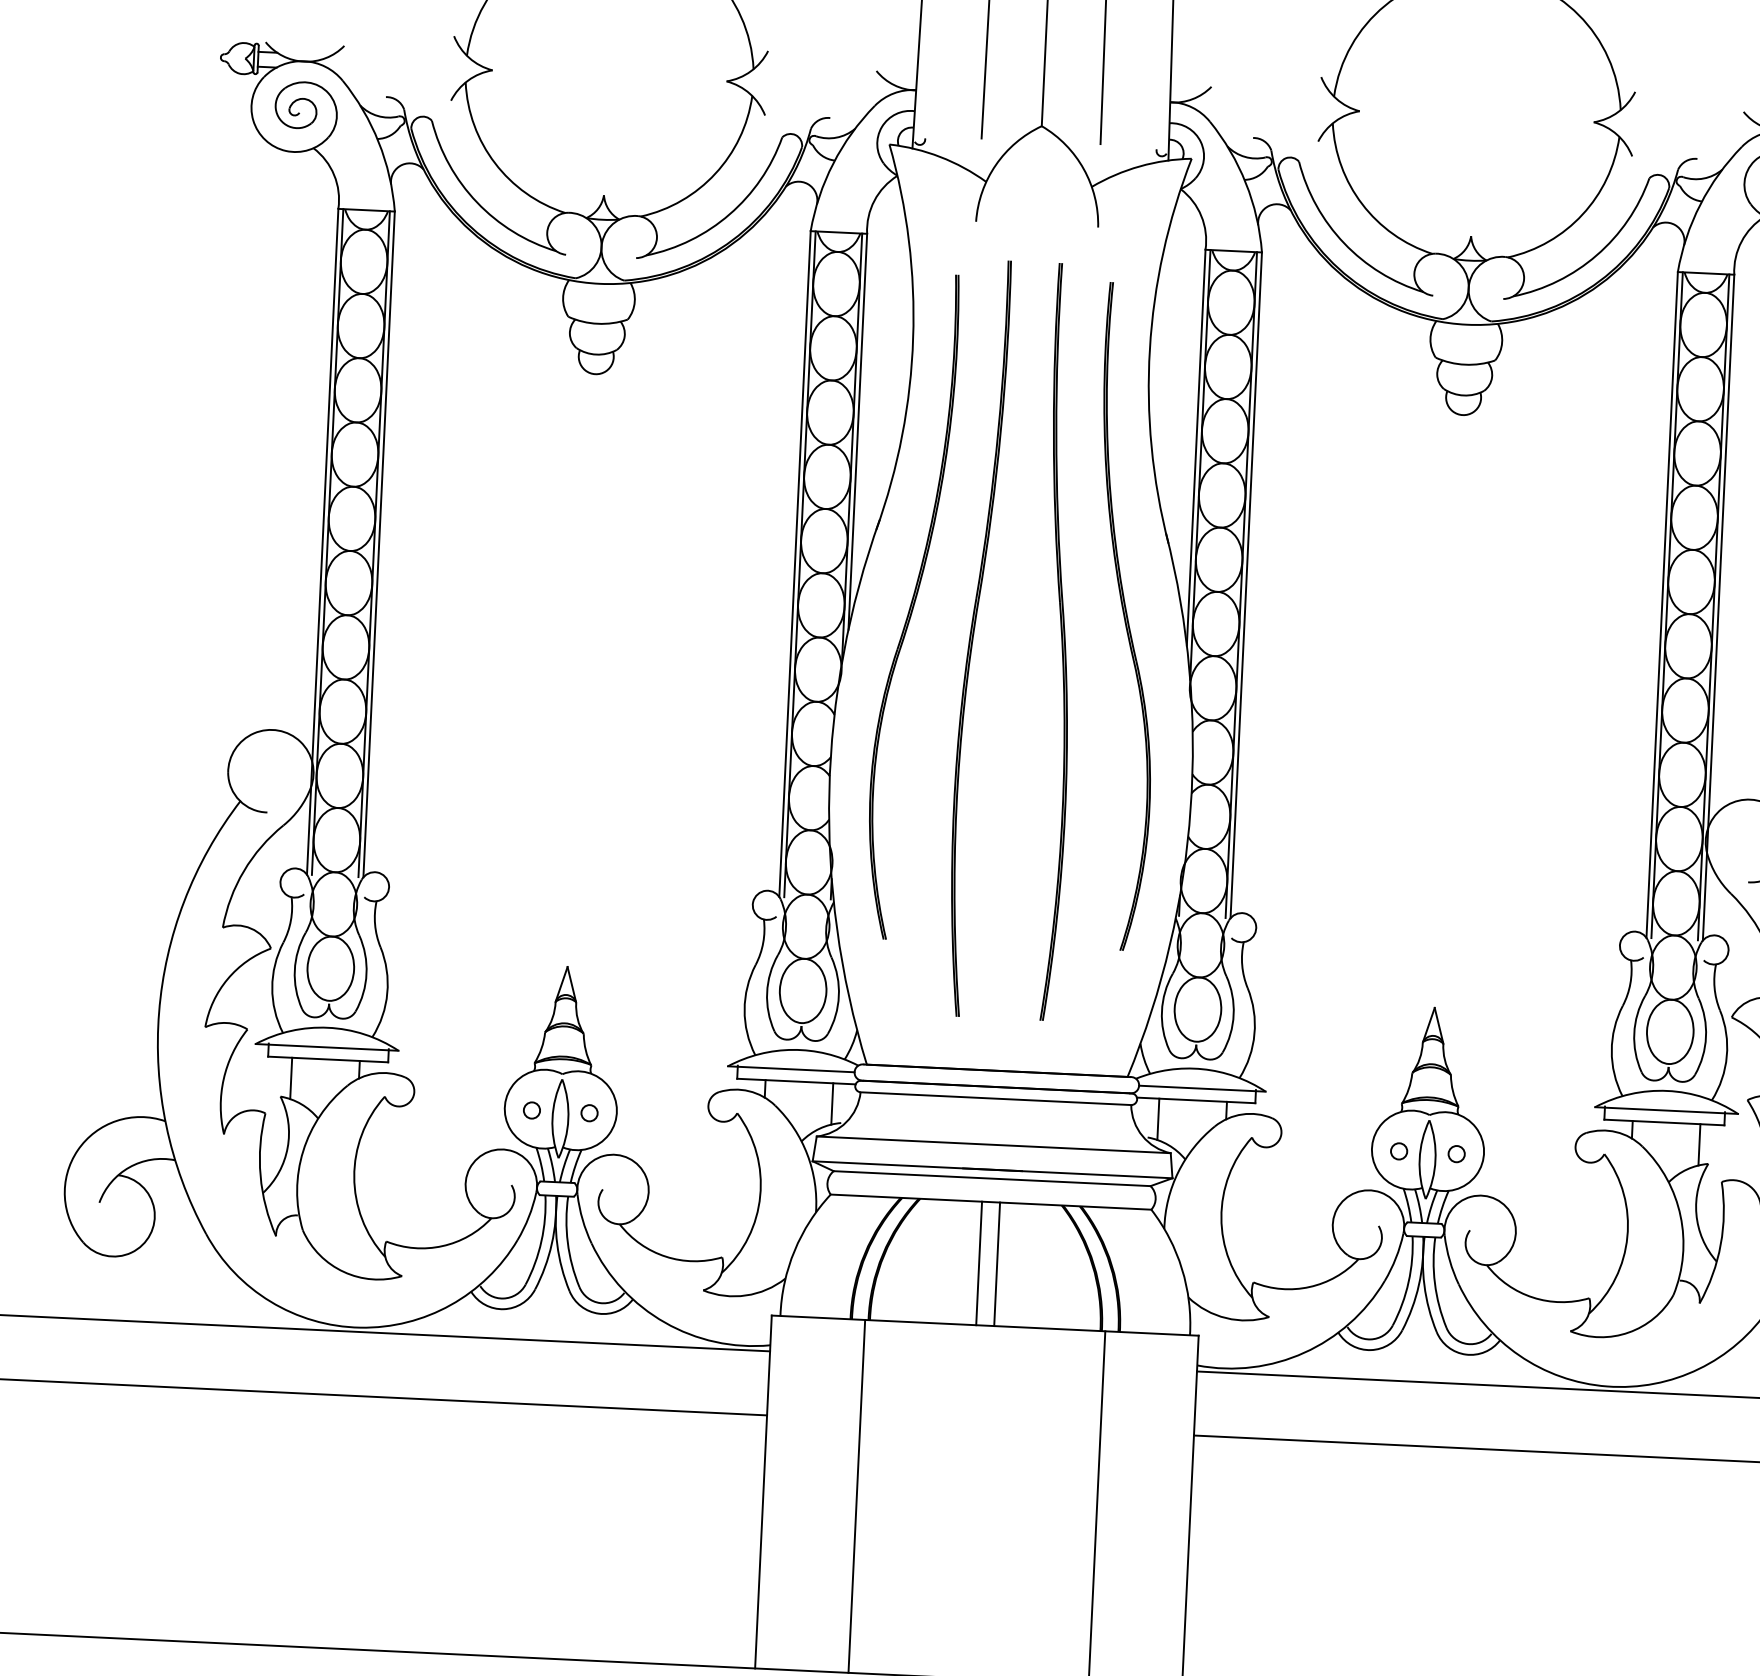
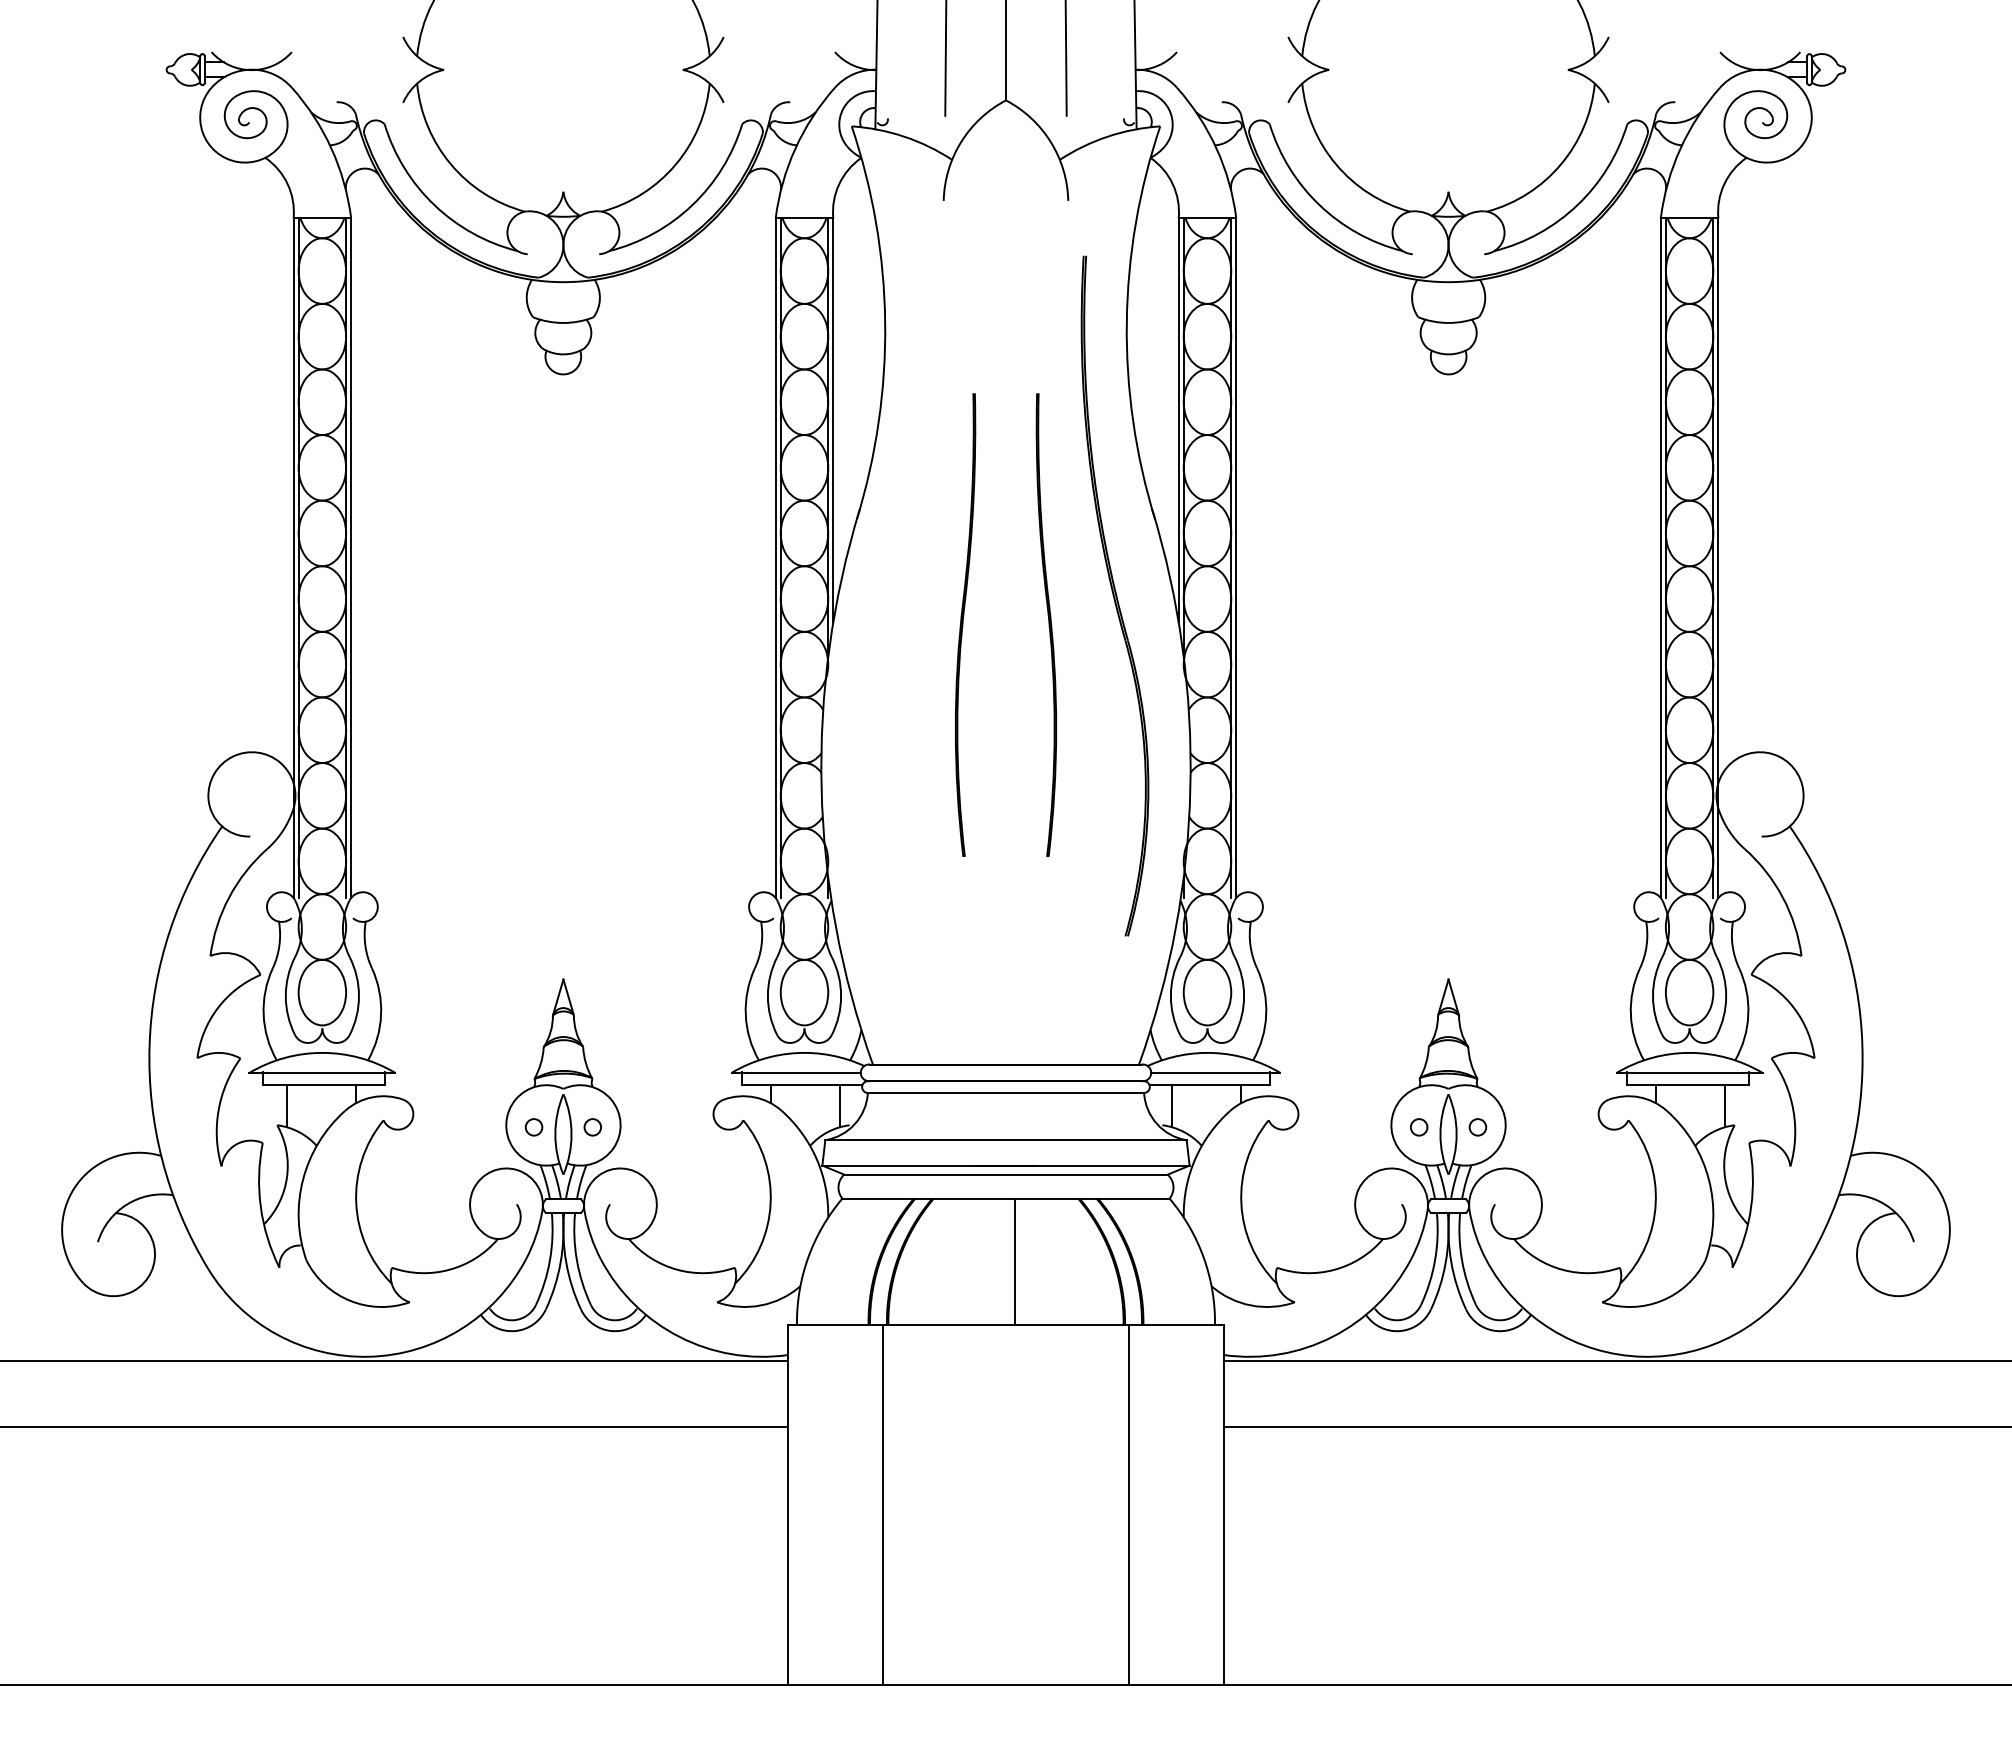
part: (911, 606) -> (896, 595), removed
part: (977, 637) -> (965, 624), size x0.6
part: (1057, 641) -> (1046, 624), size x0.6
line: (978, 1263) -> (996, 1261), removed

